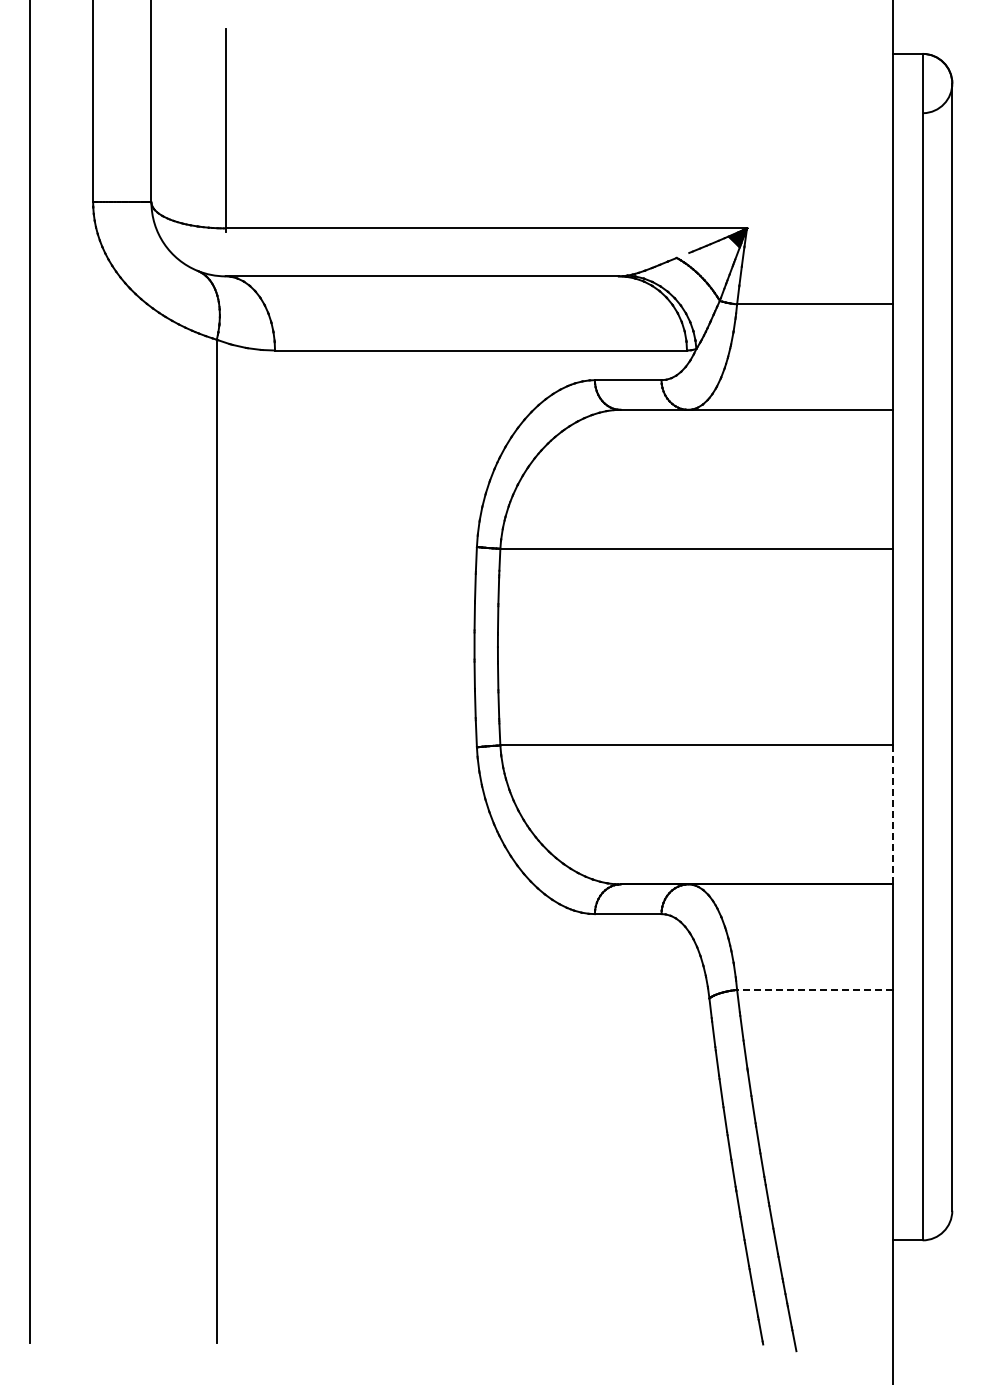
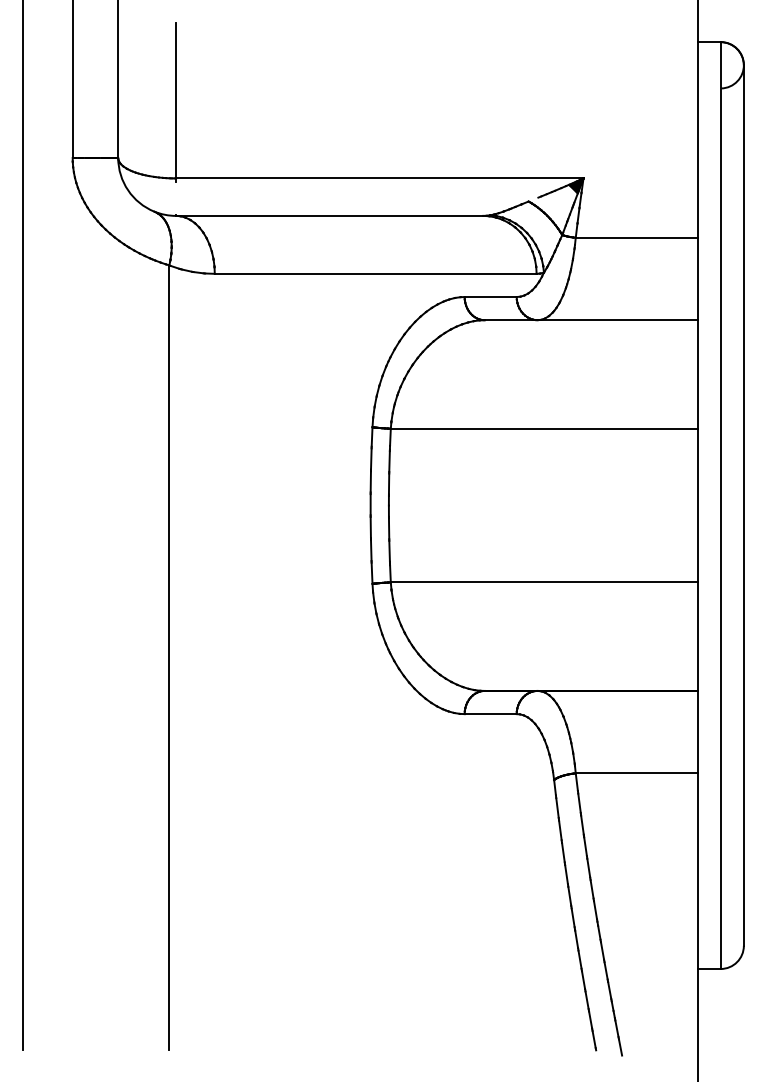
line: (892, 815) -> (697, 637), dashed -> solid
line: (815, 989) -> (636, 773), dashed -> solid

